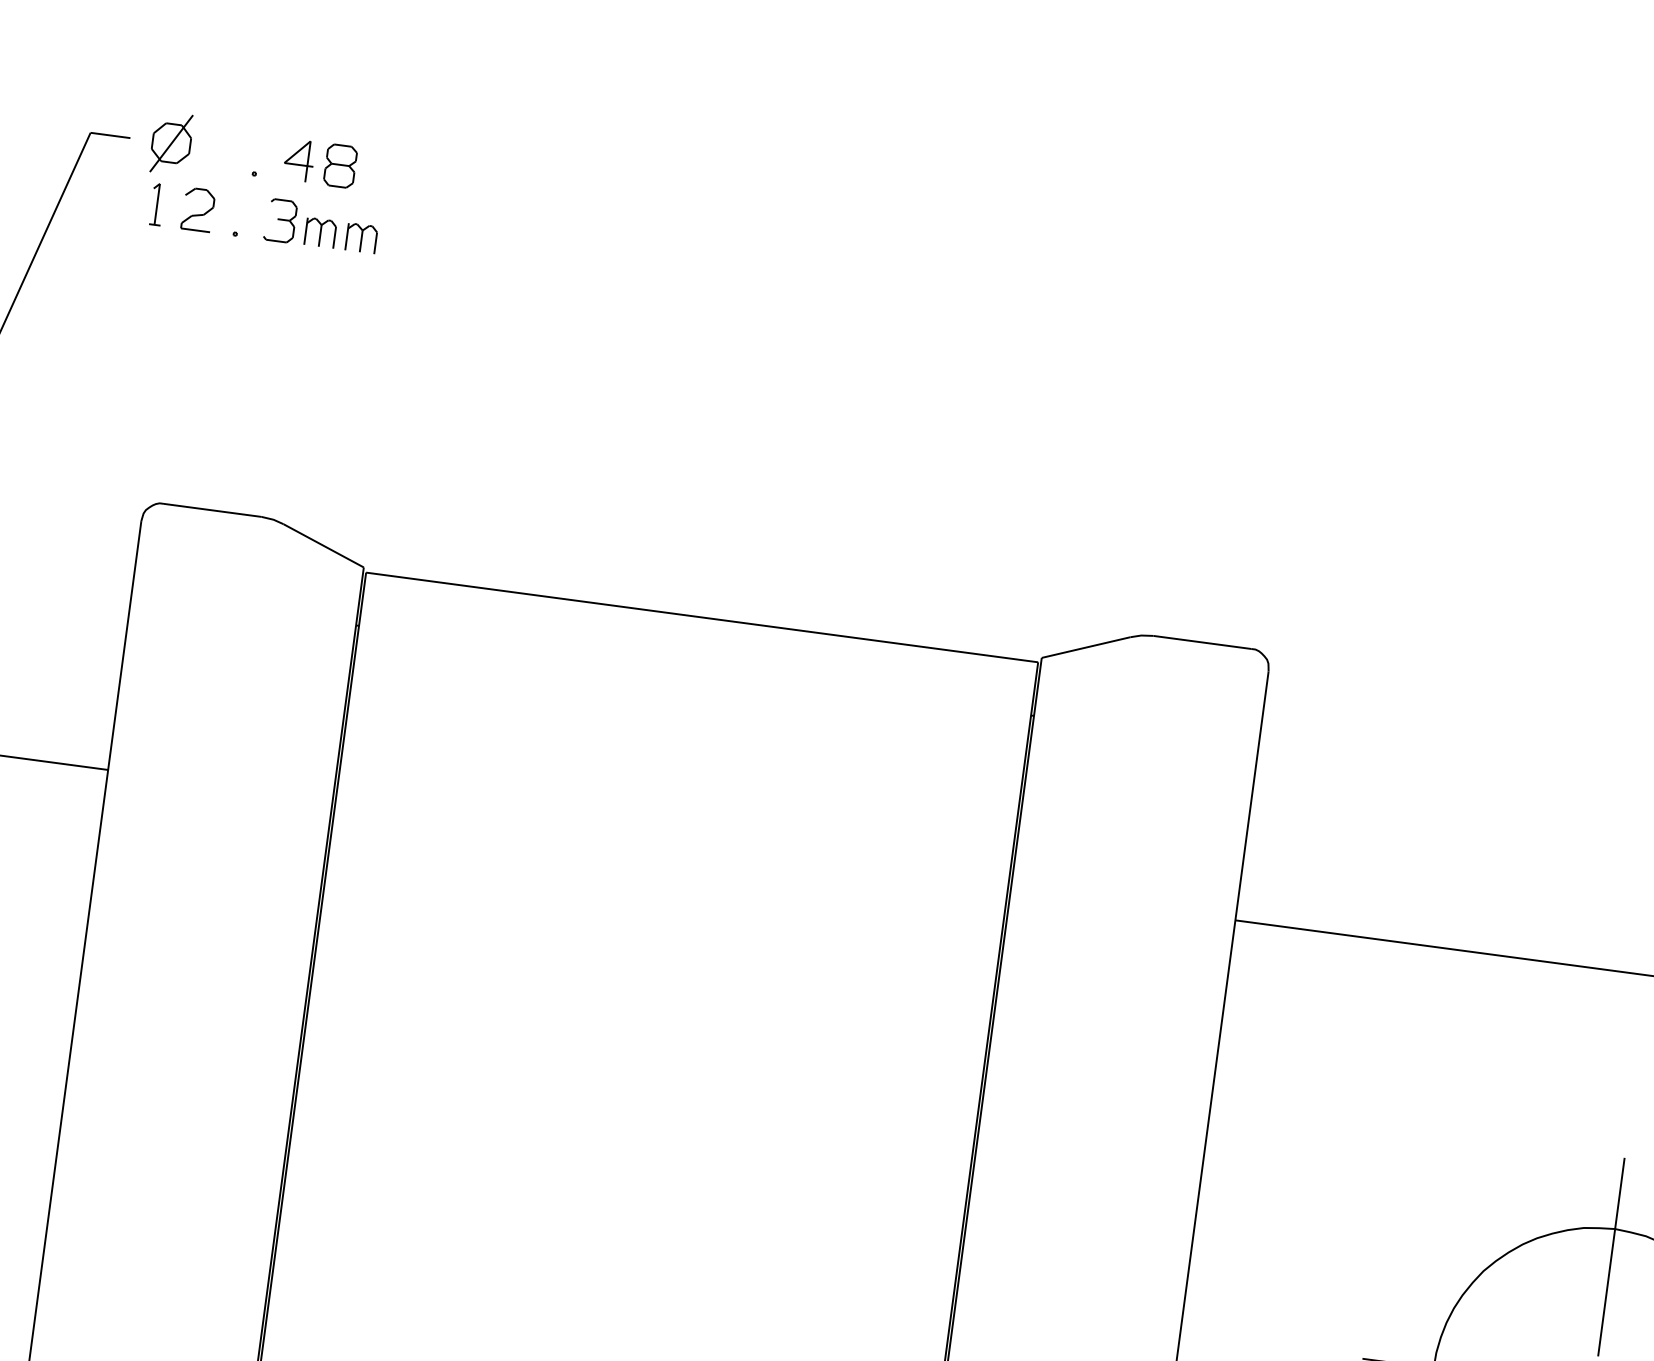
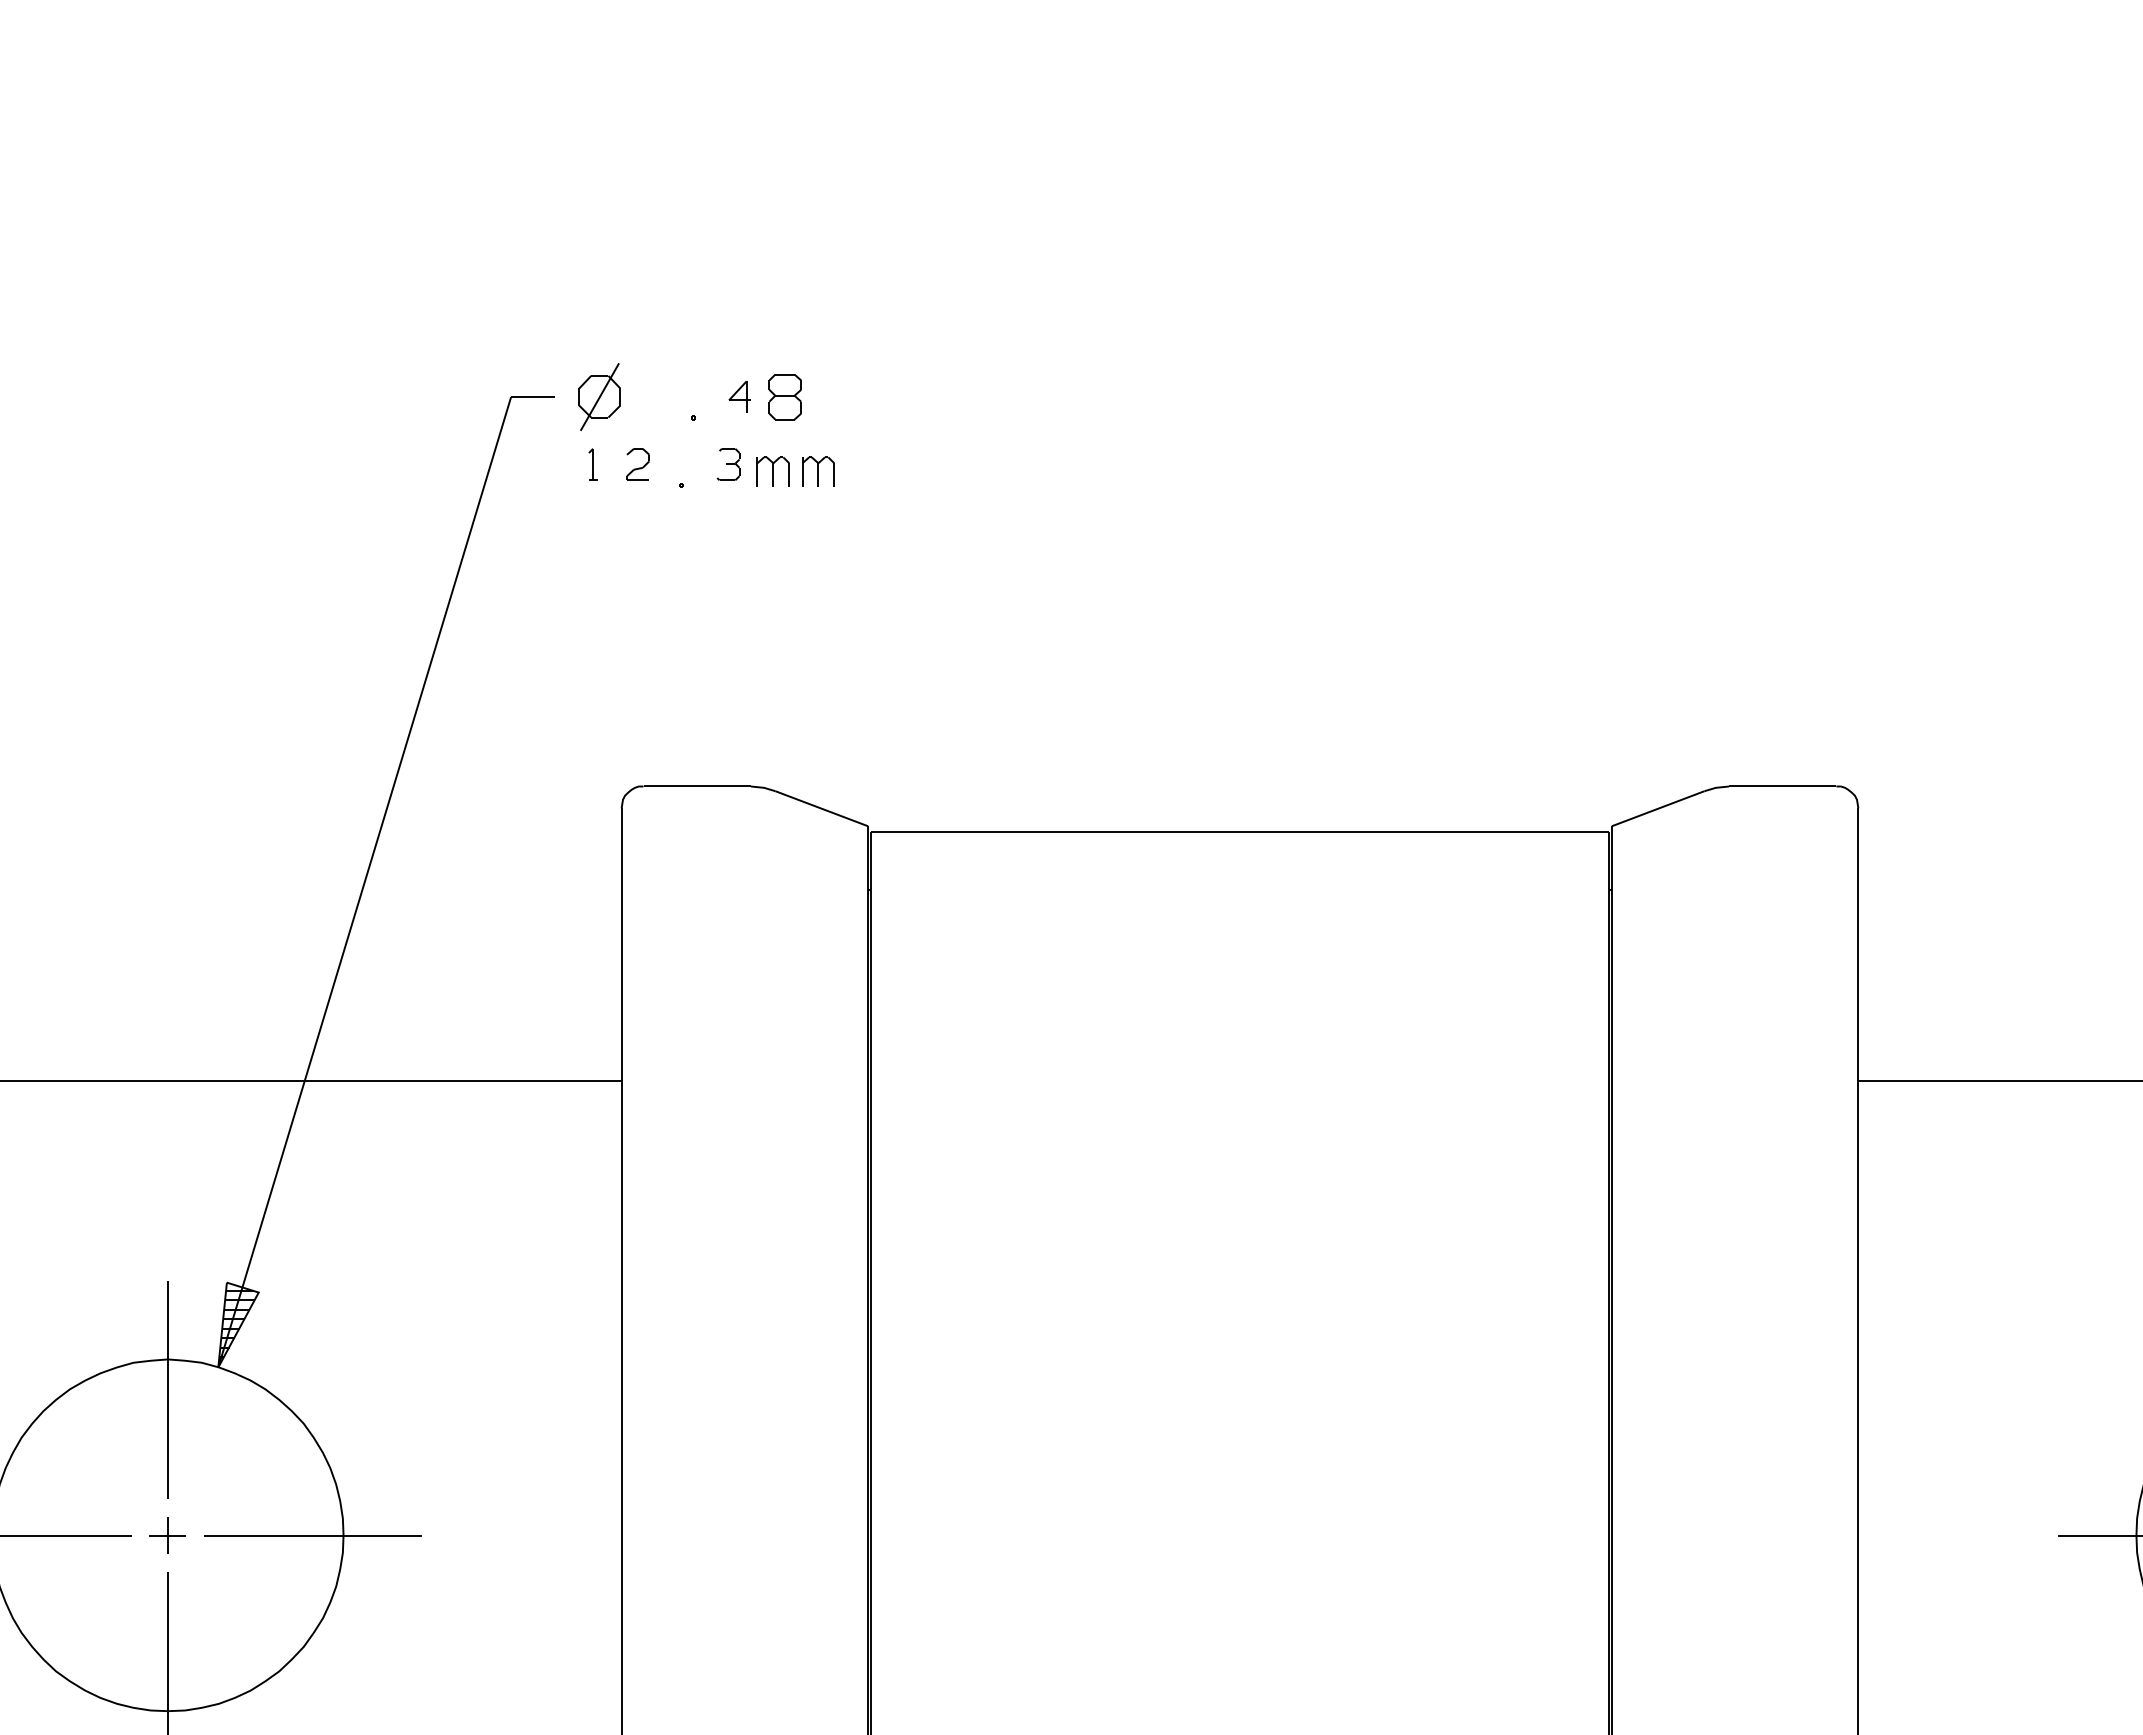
part: (298, 160) -> (739, 396), size x0.7
part: (156, 204) -> (592, 464), size x0.7
part: (197, 209) -> (637, 464), size x0.7
part: (280, 220) -> (728, 464), size x0.7

